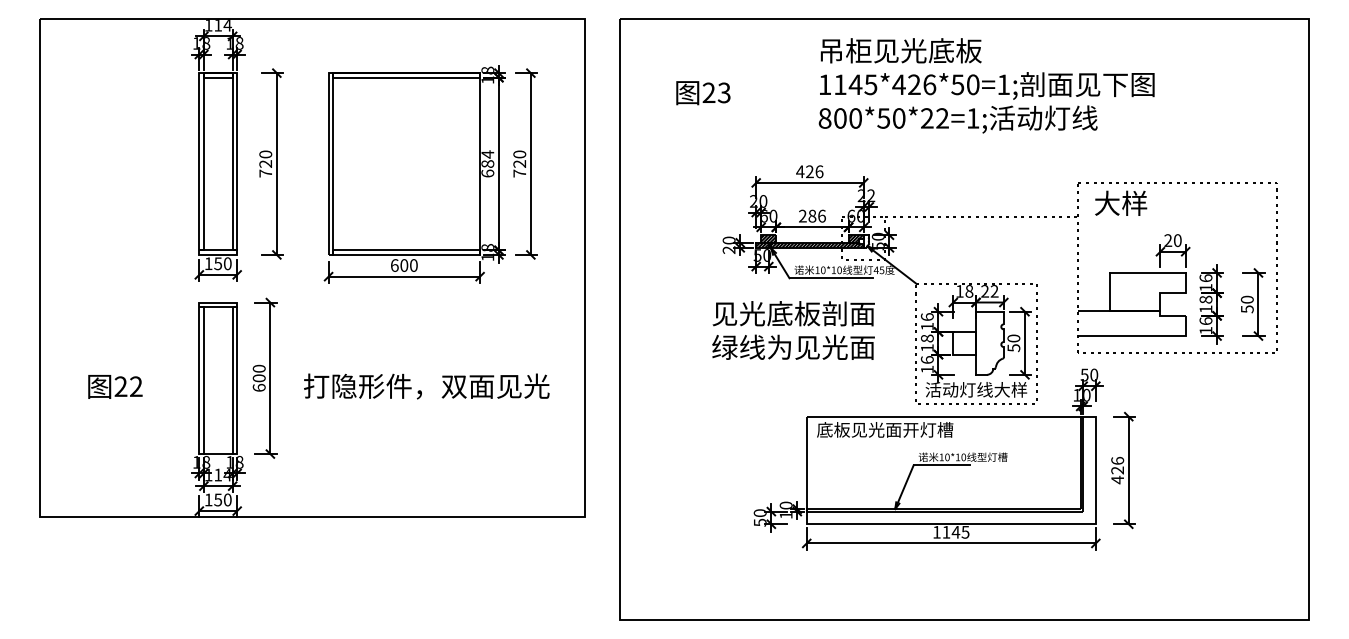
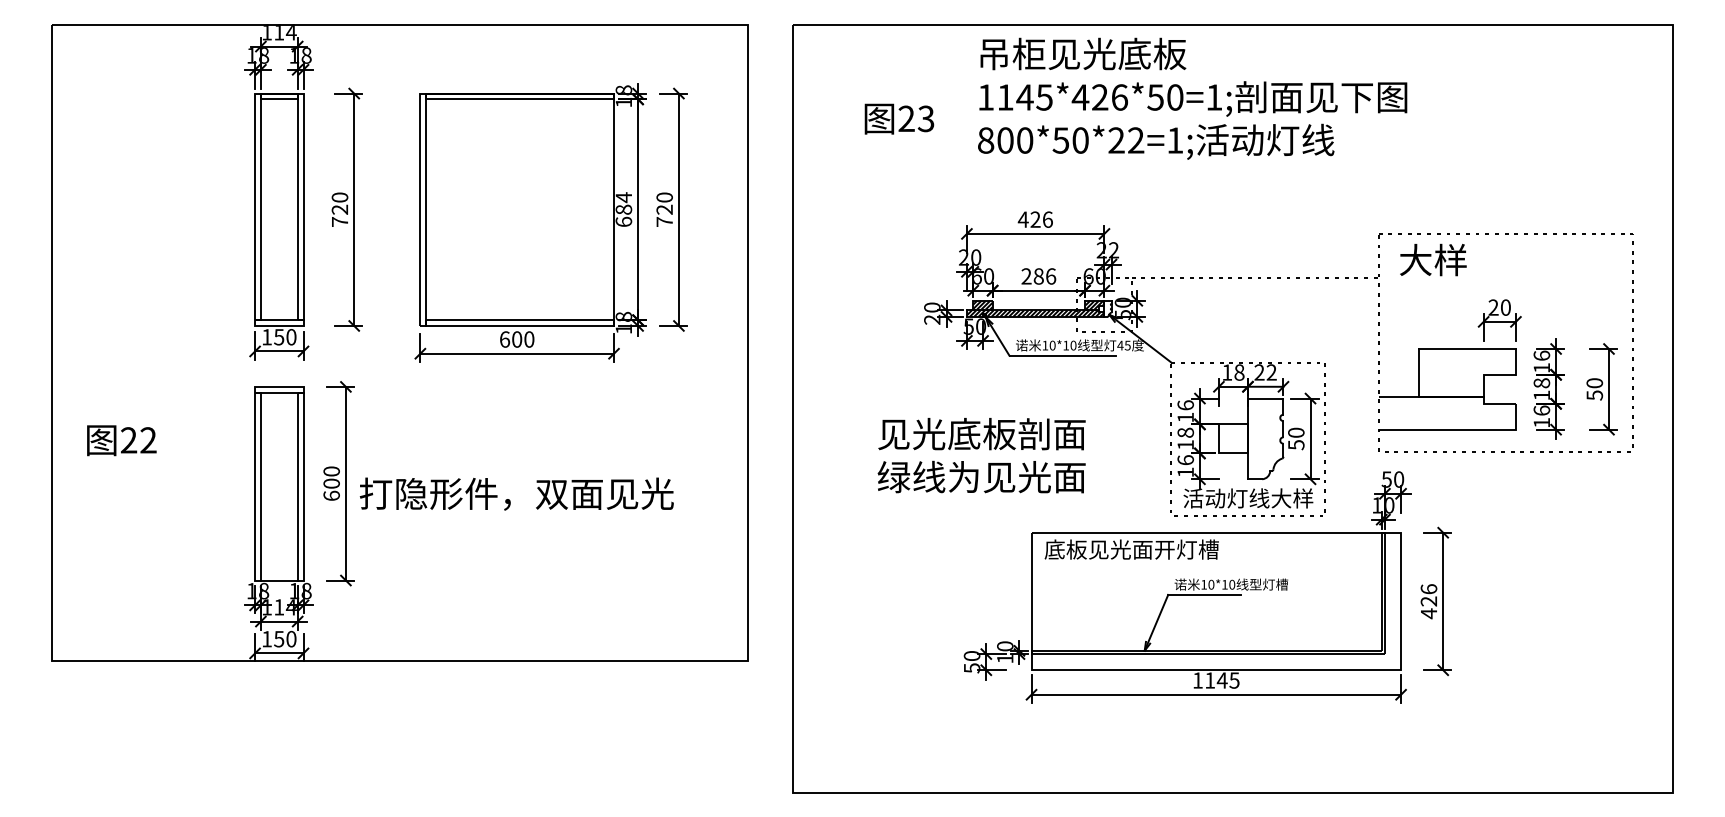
text: (986, 85) -> (1192, 98), moved
text: (793, 330) -> (981, 455), moved
text: (426, 385) -> (516, 493), moved
text: (115, 386) -> (121, 440), moved

